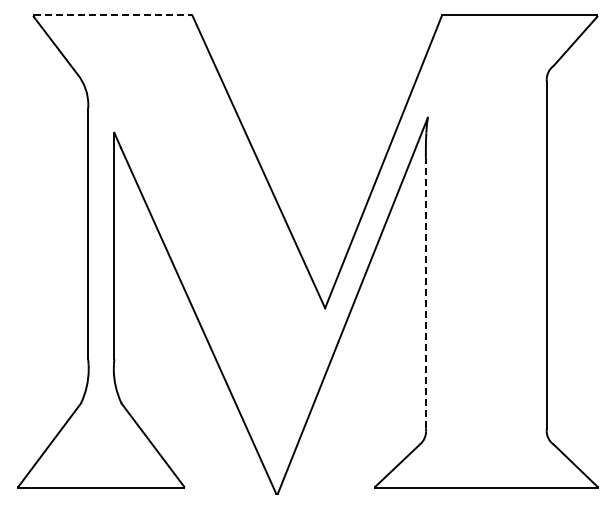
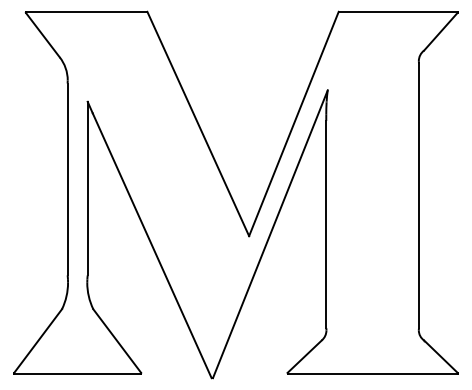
line: (113, 15) -> (87, 11), dashed -> solid
line: (425, 292) -> (325, 224), dashed -> solid

